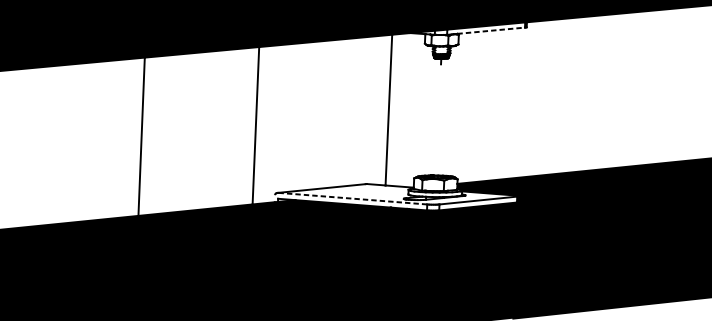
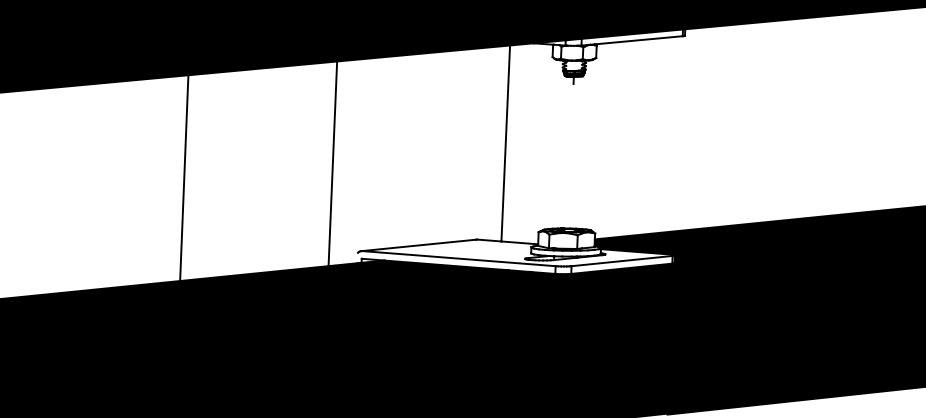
line: (491, 30) -> (639, 40), dashed -> solid
line: (352, 198) -> (458, 258), dashed -> solid

